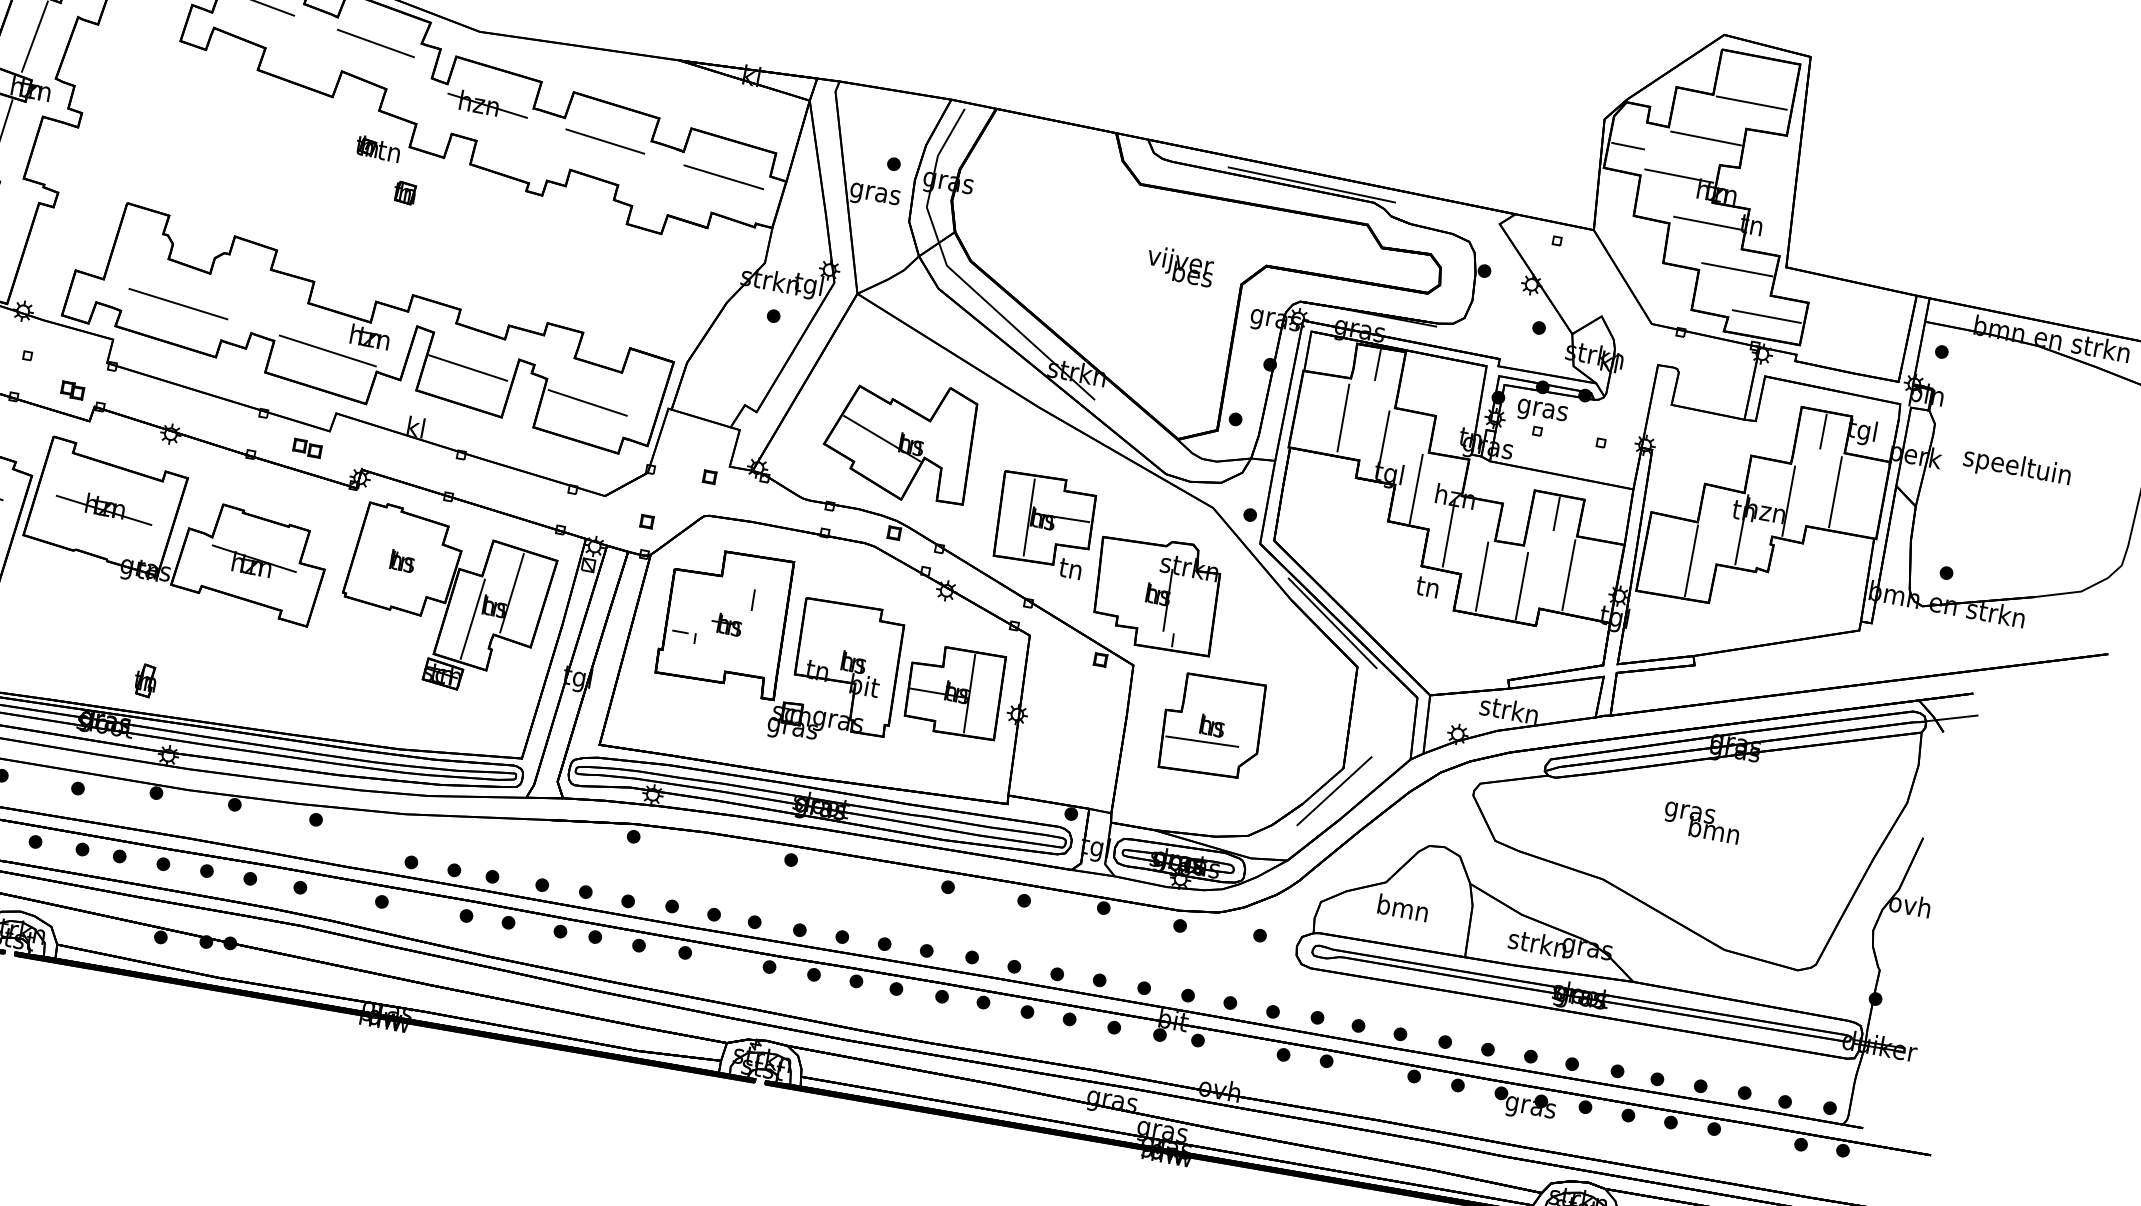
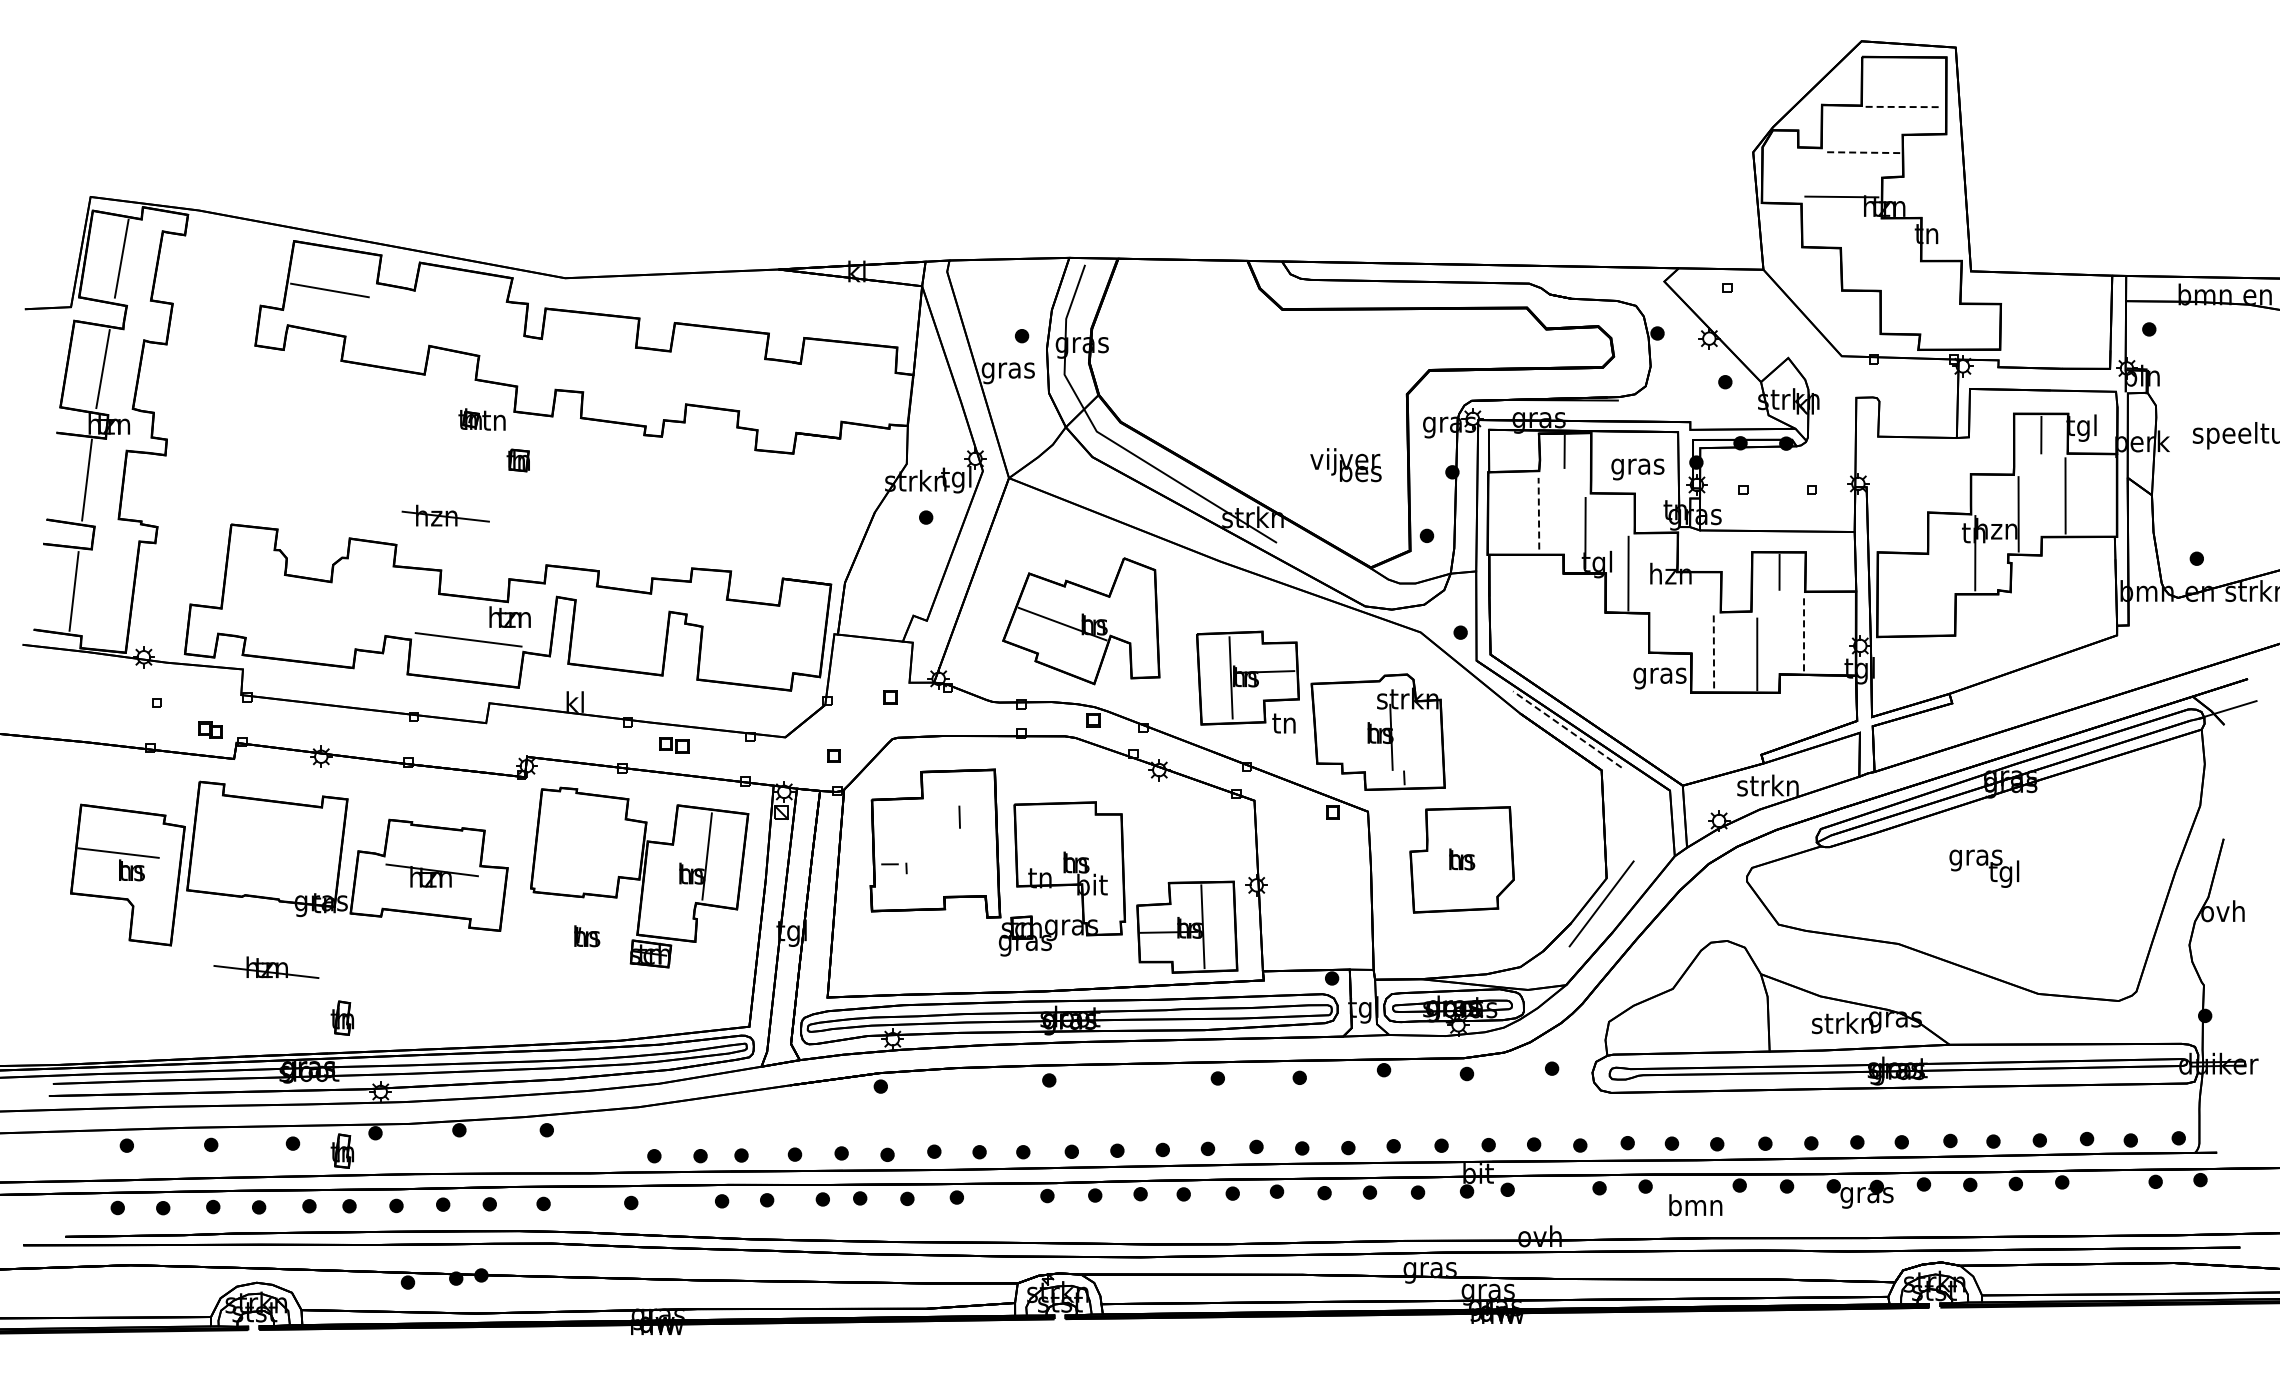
line: (376, 43) -> (459, 310), removed
line: (1751, 103) -> (1903, 107), solid -> dashed
part: (487, 104) -> (445, 515), moved
line: (1706, 138) -> (1862, 152), solid -> dashed
line: (604, 141) -> (716, 368), removed
line: (1627, 145) -> (1782, 175), removed
line: (723, 177) -> (847, 382), removed
line: (1312, 184) -> (1461, 276), removed
line: (1708, 223) -> (1881, 240), removed
text: (1179, 266) -> (1345, 465), moved
line: (1737, 269) -> (1920, 283), removed
line: (177, 303) -> (303, 619), removed
line: (1766, 316) -> (1959, 326), removed
line: (468, 368) -> (618, 630), removed
line: (587, 402) -> (749, 643), removed
text: (1541, 412) -> (1637, 469), moved
line: (1343, 417) -> (1538, 513), solid -> dashed
part: (307, 448) -> (674, 745), moved
part: (104, 506) -> (266, 967), moved
line: (1448, 533) -> (1670, 613), removed
part: (402, 561) -> (587, 936), moved
line: (1691, 561) -> (1928, 595), removed
line: (1569, 575) -> (1804, 633), solid -> dashed
line: (1481, 576) -> (1713, 652), solid -> dashed
text: (1427, 589) -> (1659, 676), tn -> gras
line: (473, 618) -> (671, 890), removed
line: (1331, 623) -> (1566, 729), solid -> dashed
part: (726, 624) -> (936, 847), removed
part: (955, 690) -> (1187, 926), moved
line: (1202, 741) -> (1454, 877), removed
part: (121, 803) -> (341, 1150), added
text: (1713, 832) -> (2004, 873), bmn -> tgl
text: (1402, 908) -> (1695, 1205), moved

